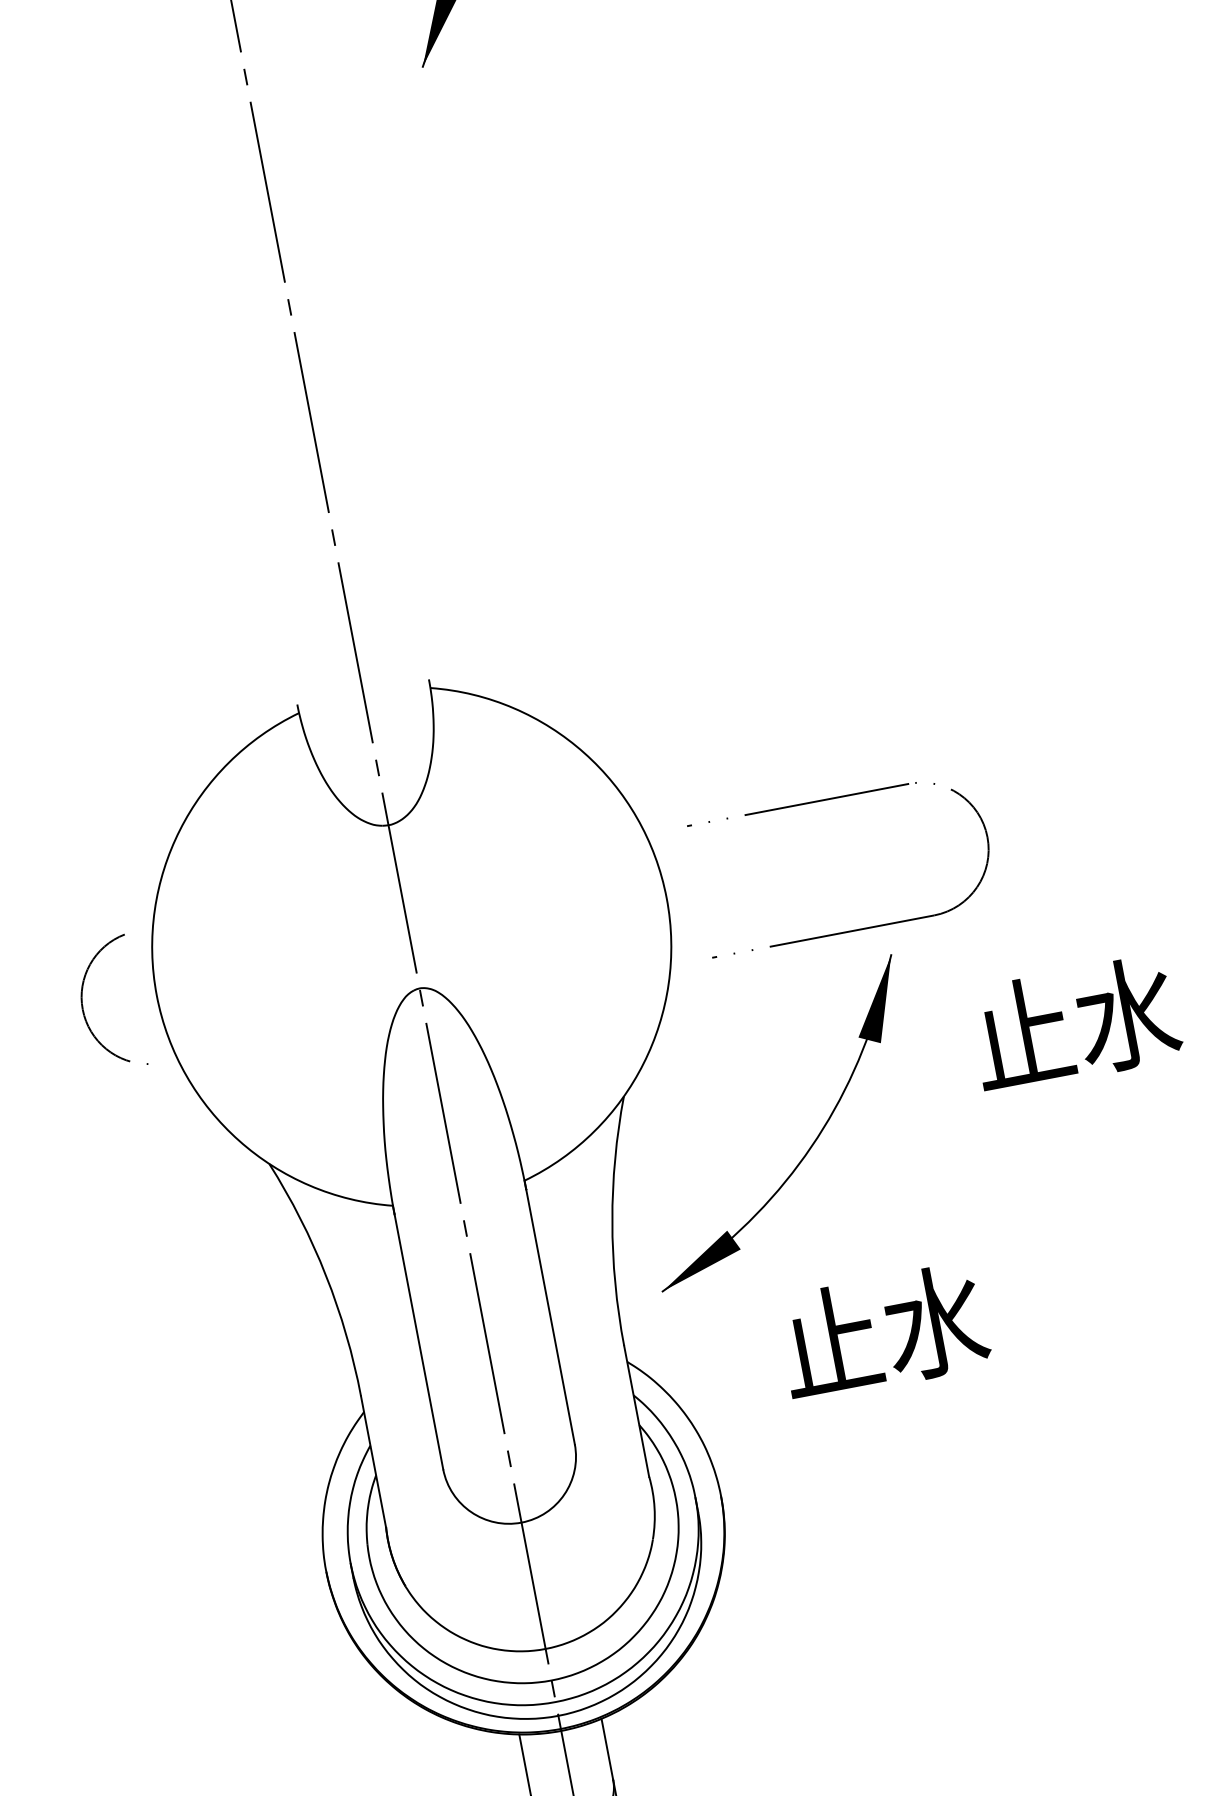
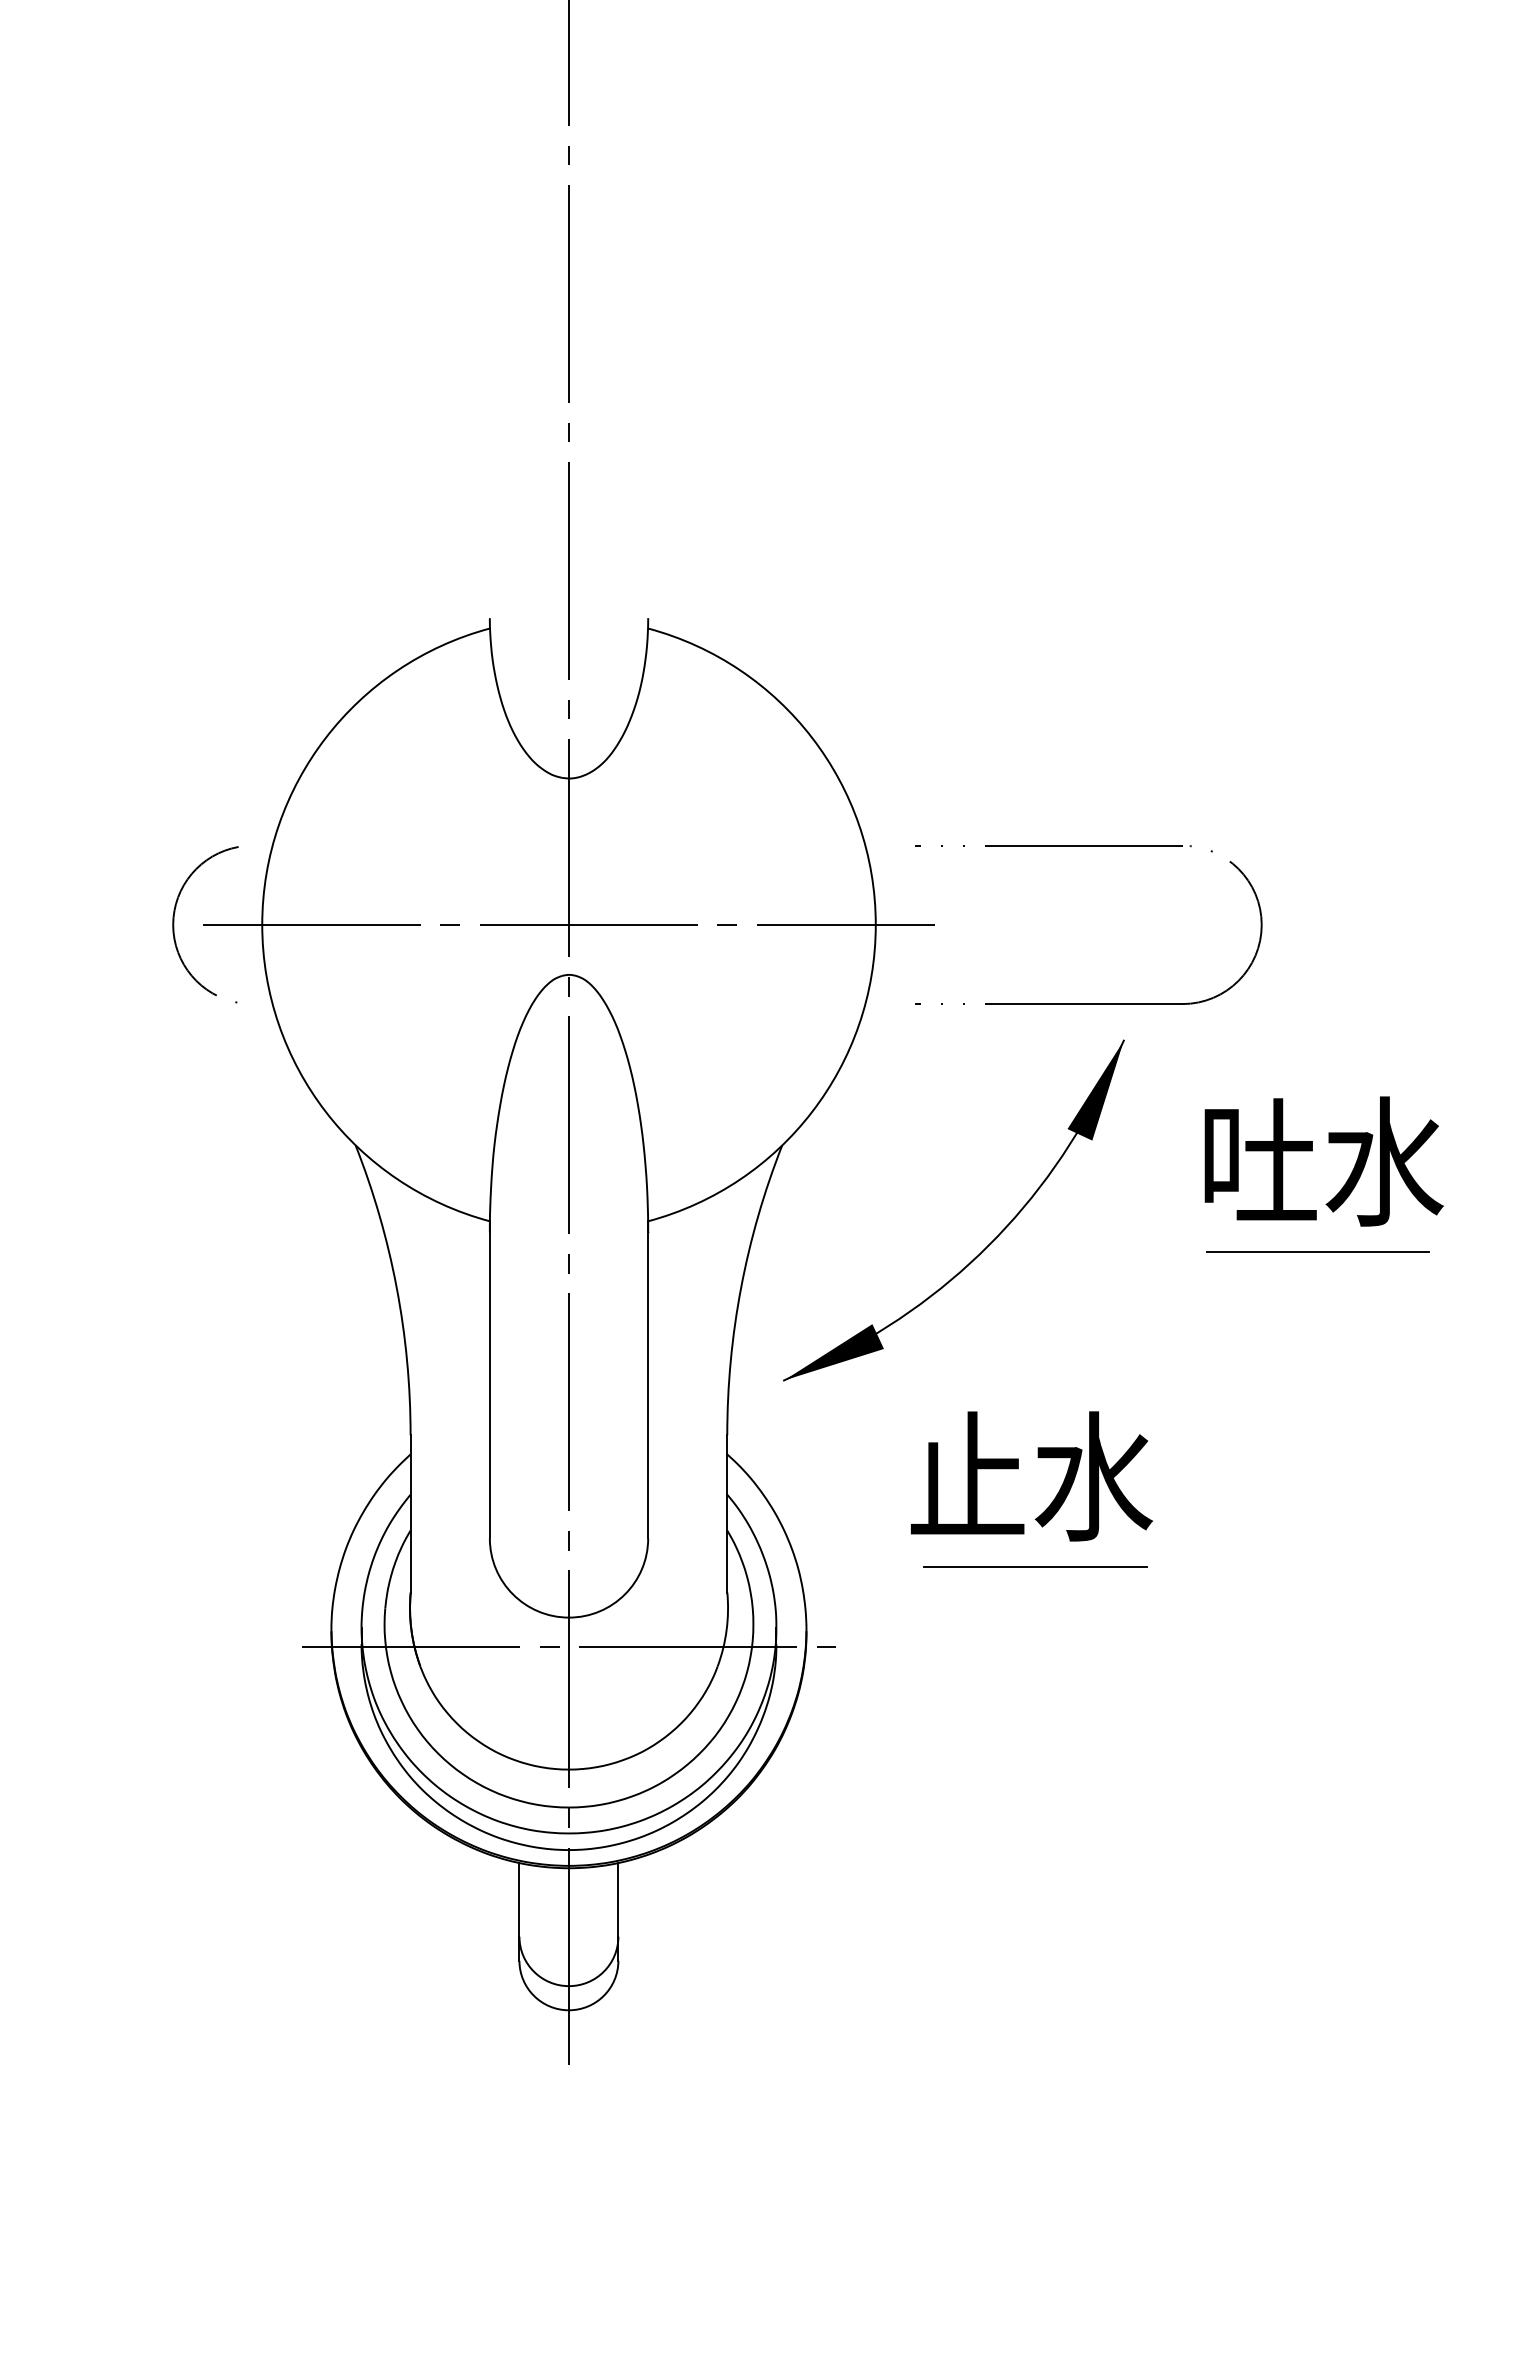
line: (411, 946) -> (568, 924), added
text: (1021, 1031) -> (1258, 1158), 止水 -> 吐水
line: (1085, 1100) -> (1317, 1252), added
line: (901, 1406) -> (1035, 1566), added
line: (525, 1546) -> (568, 1646), added

